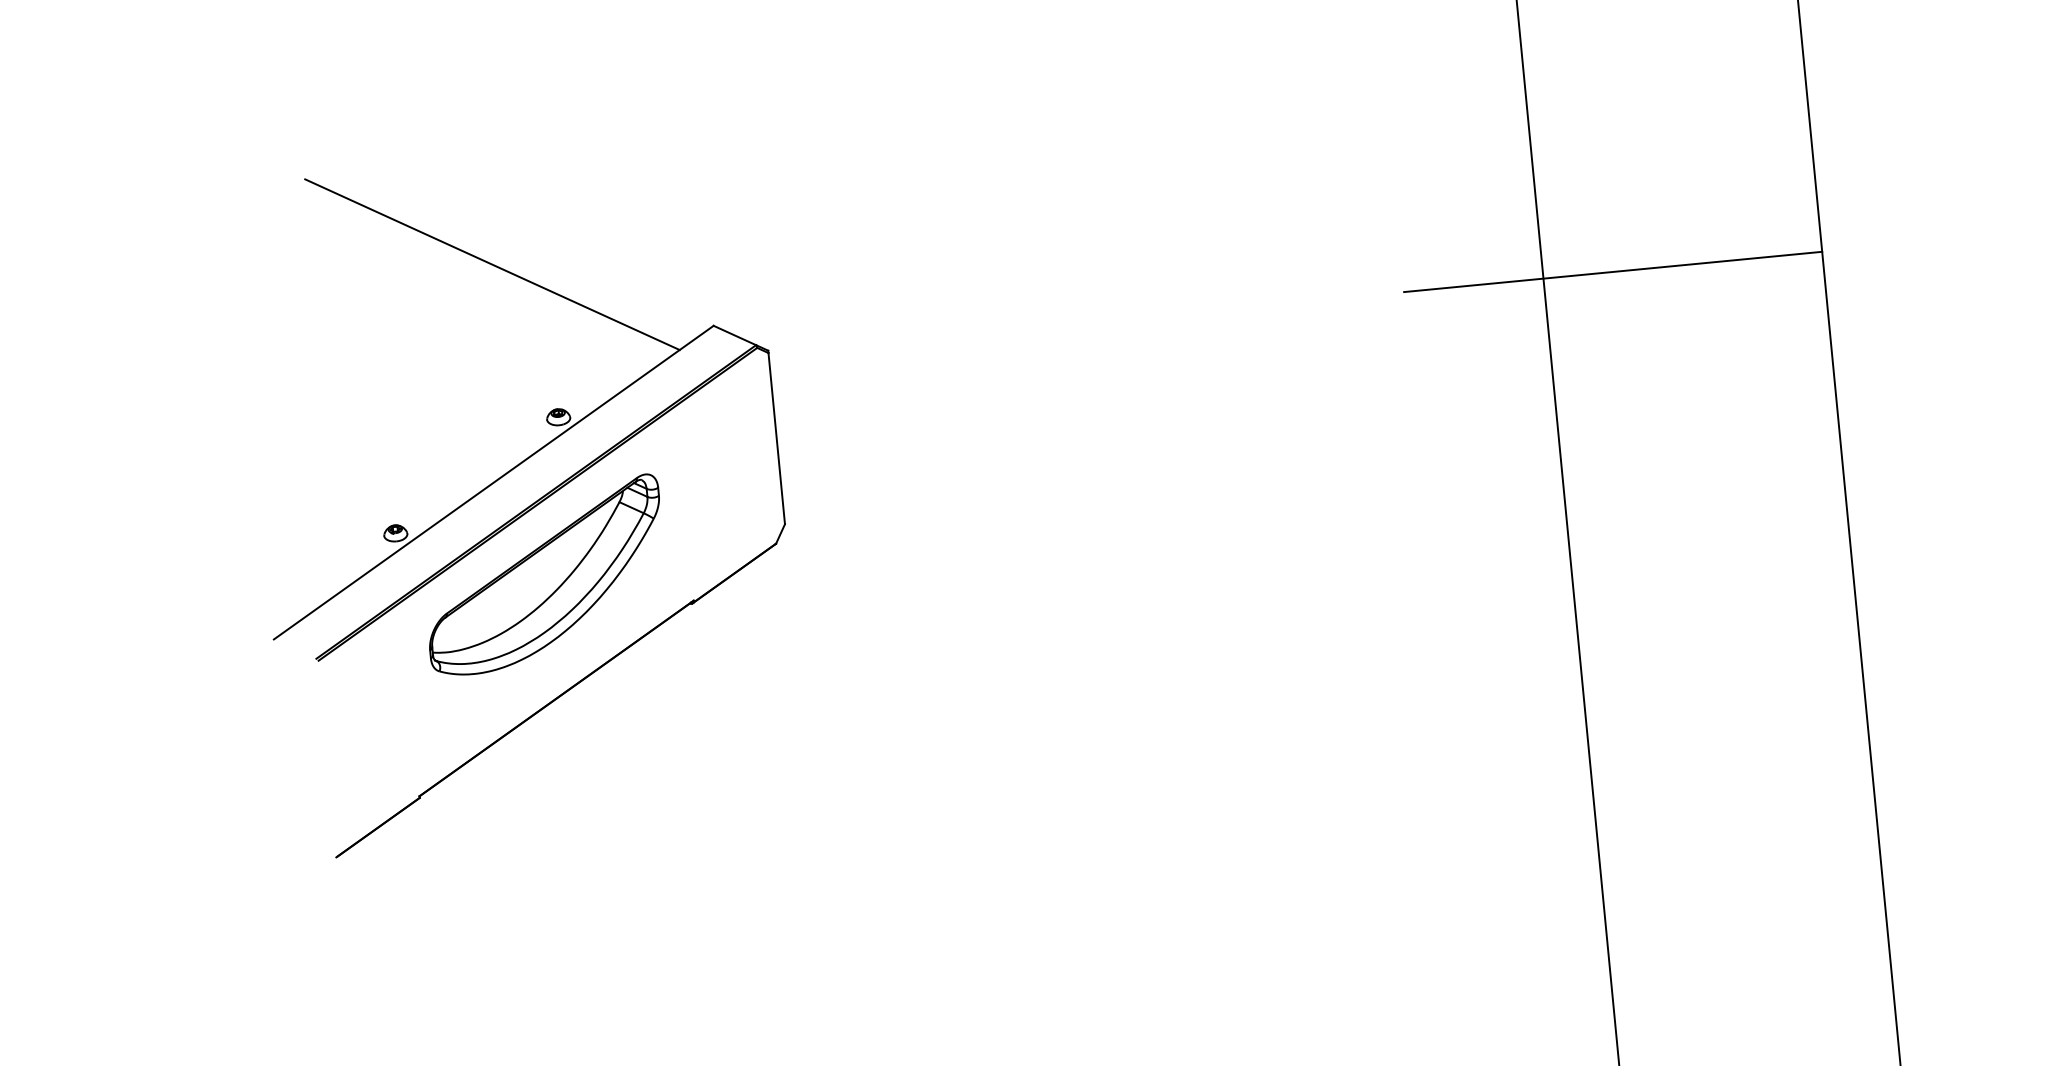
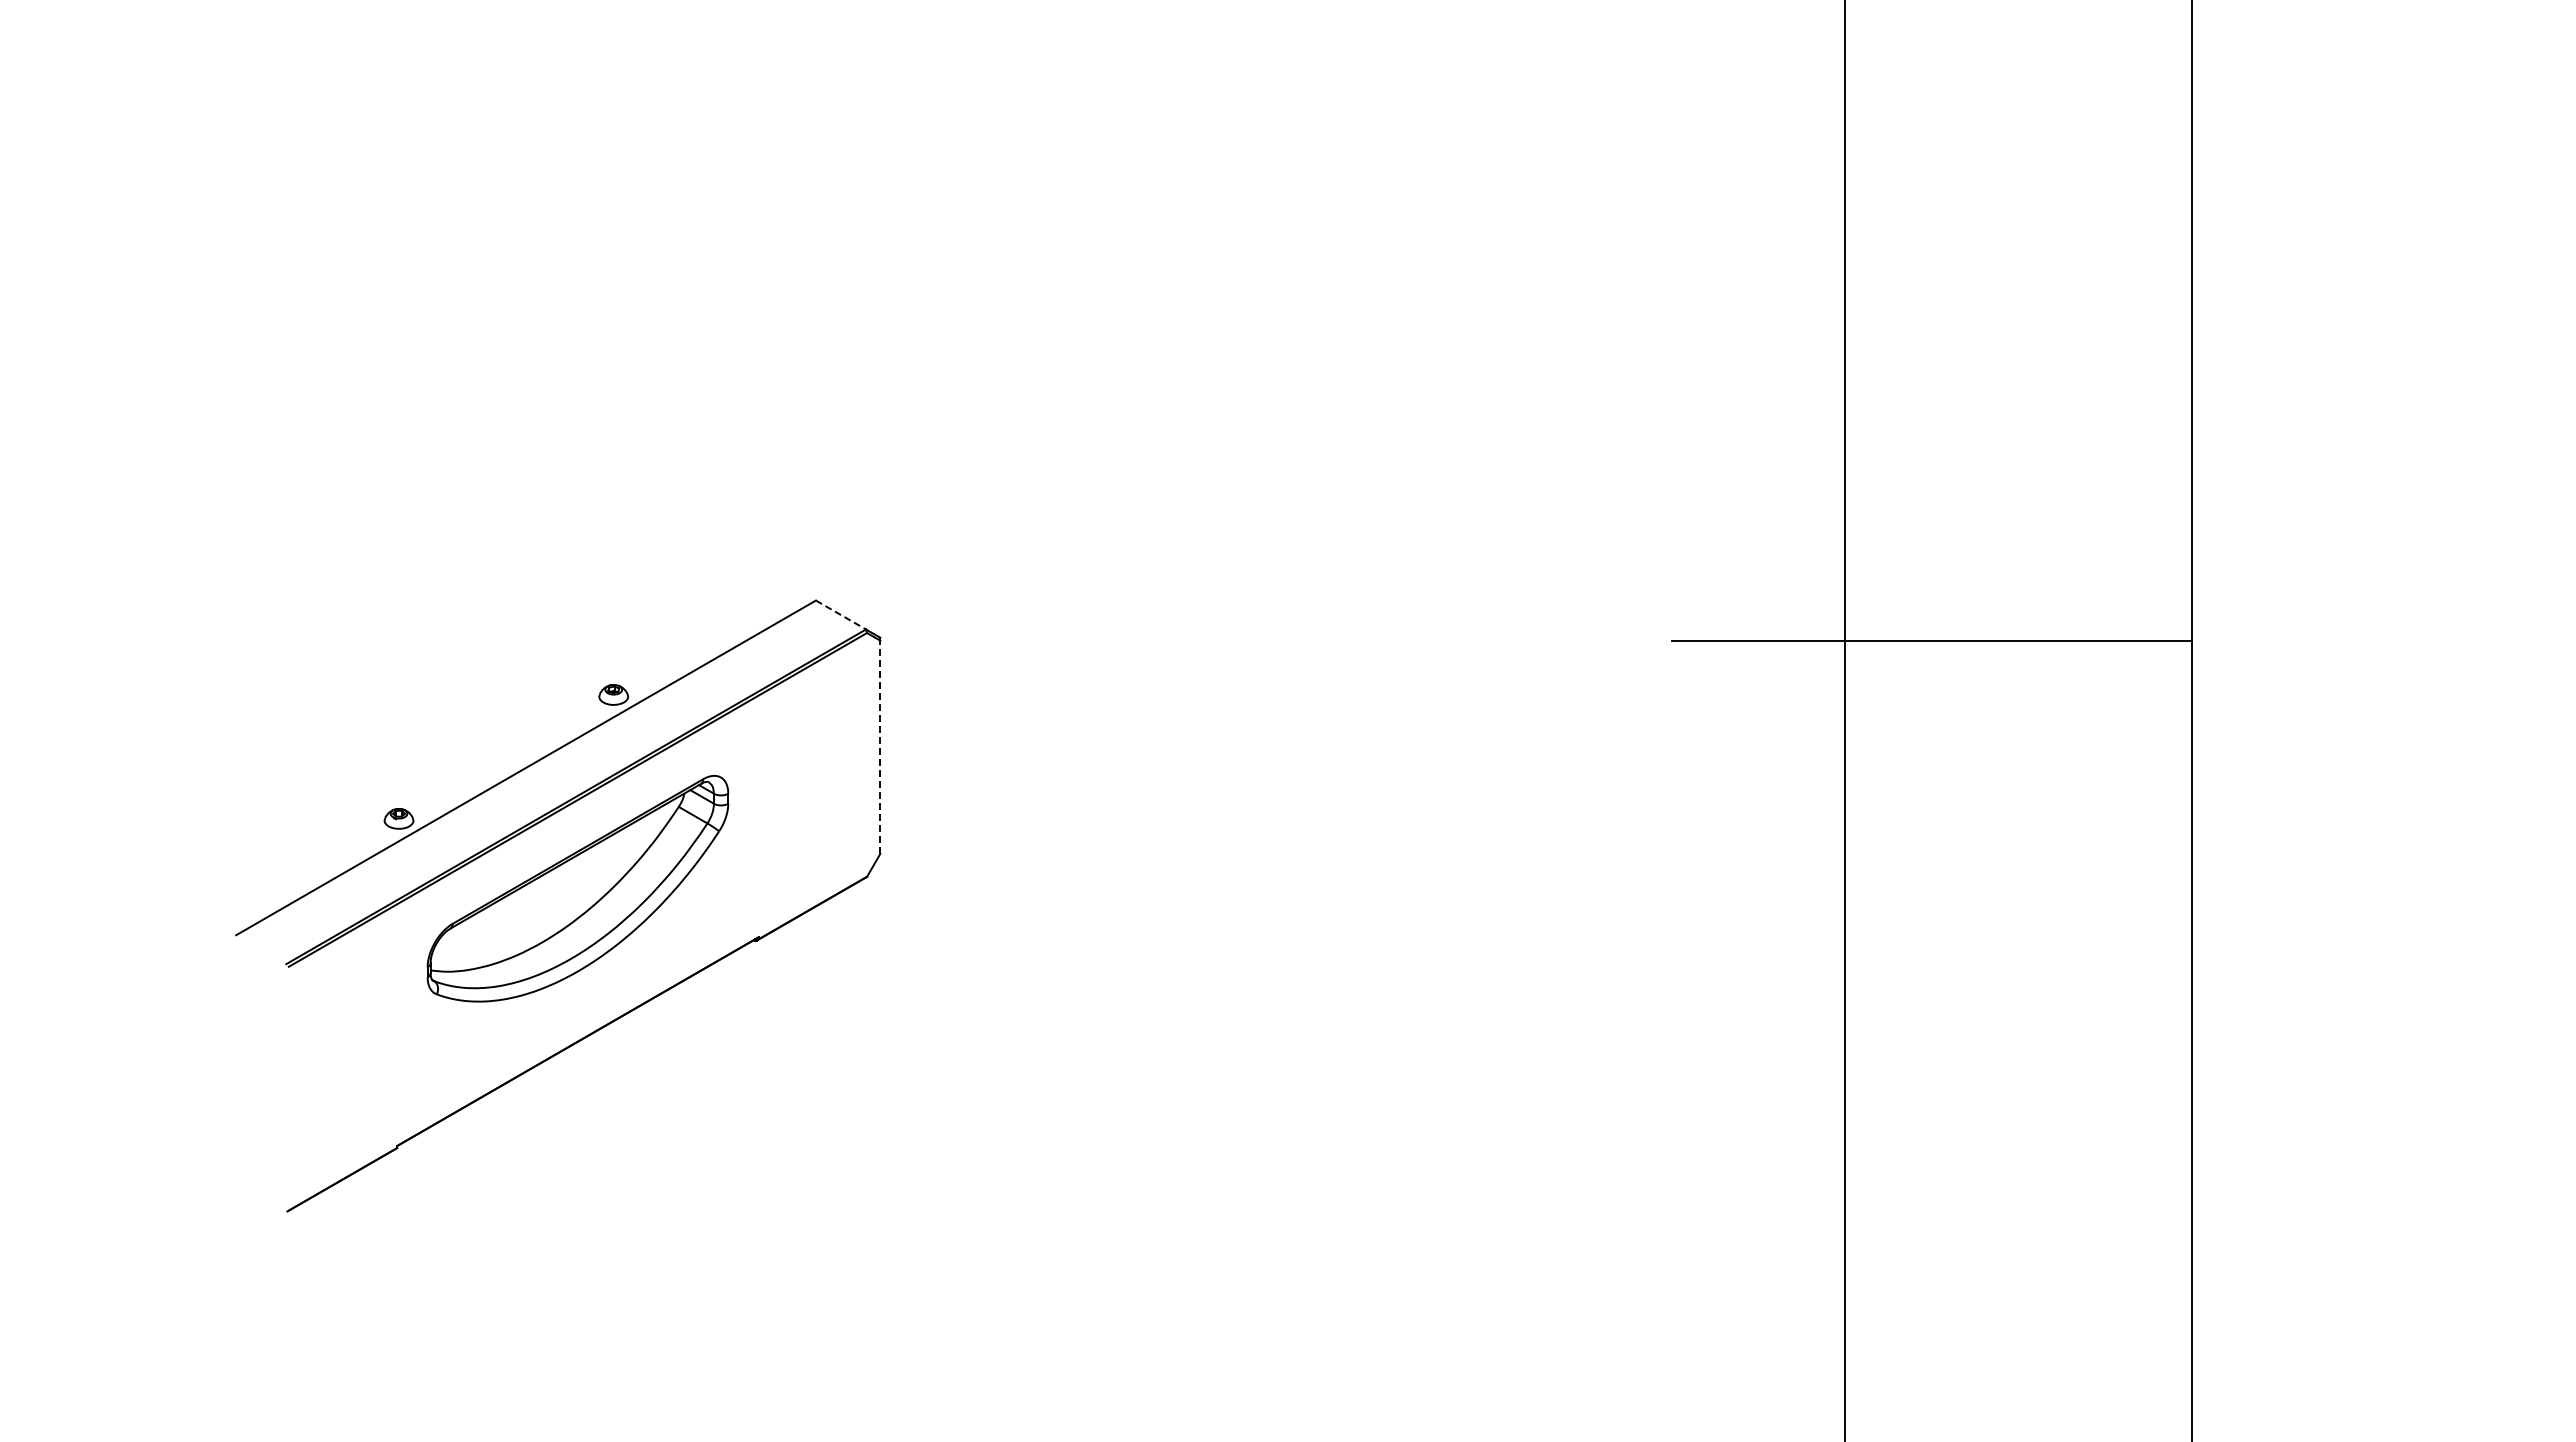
line: (492, 264) -> (550, 498), removed
line: (734, 335) -> (840, 615), solid -> dashed
line: (776, 438) -> (880, 747), solid -> dashed

